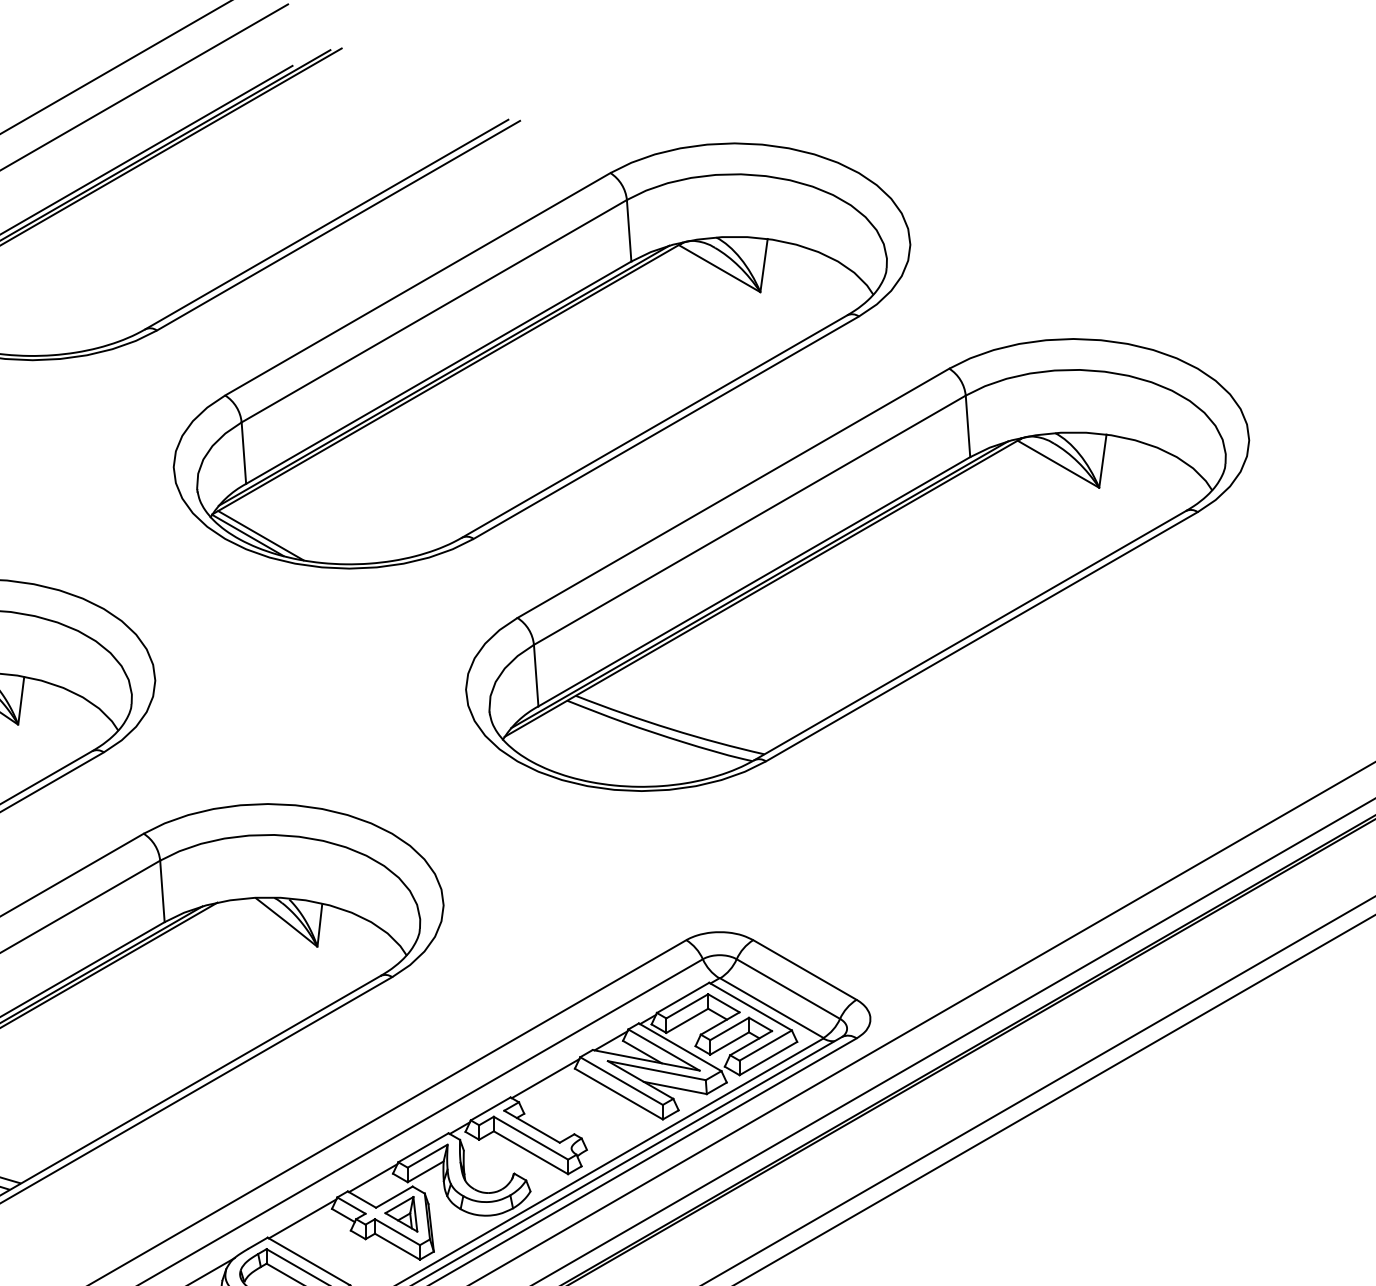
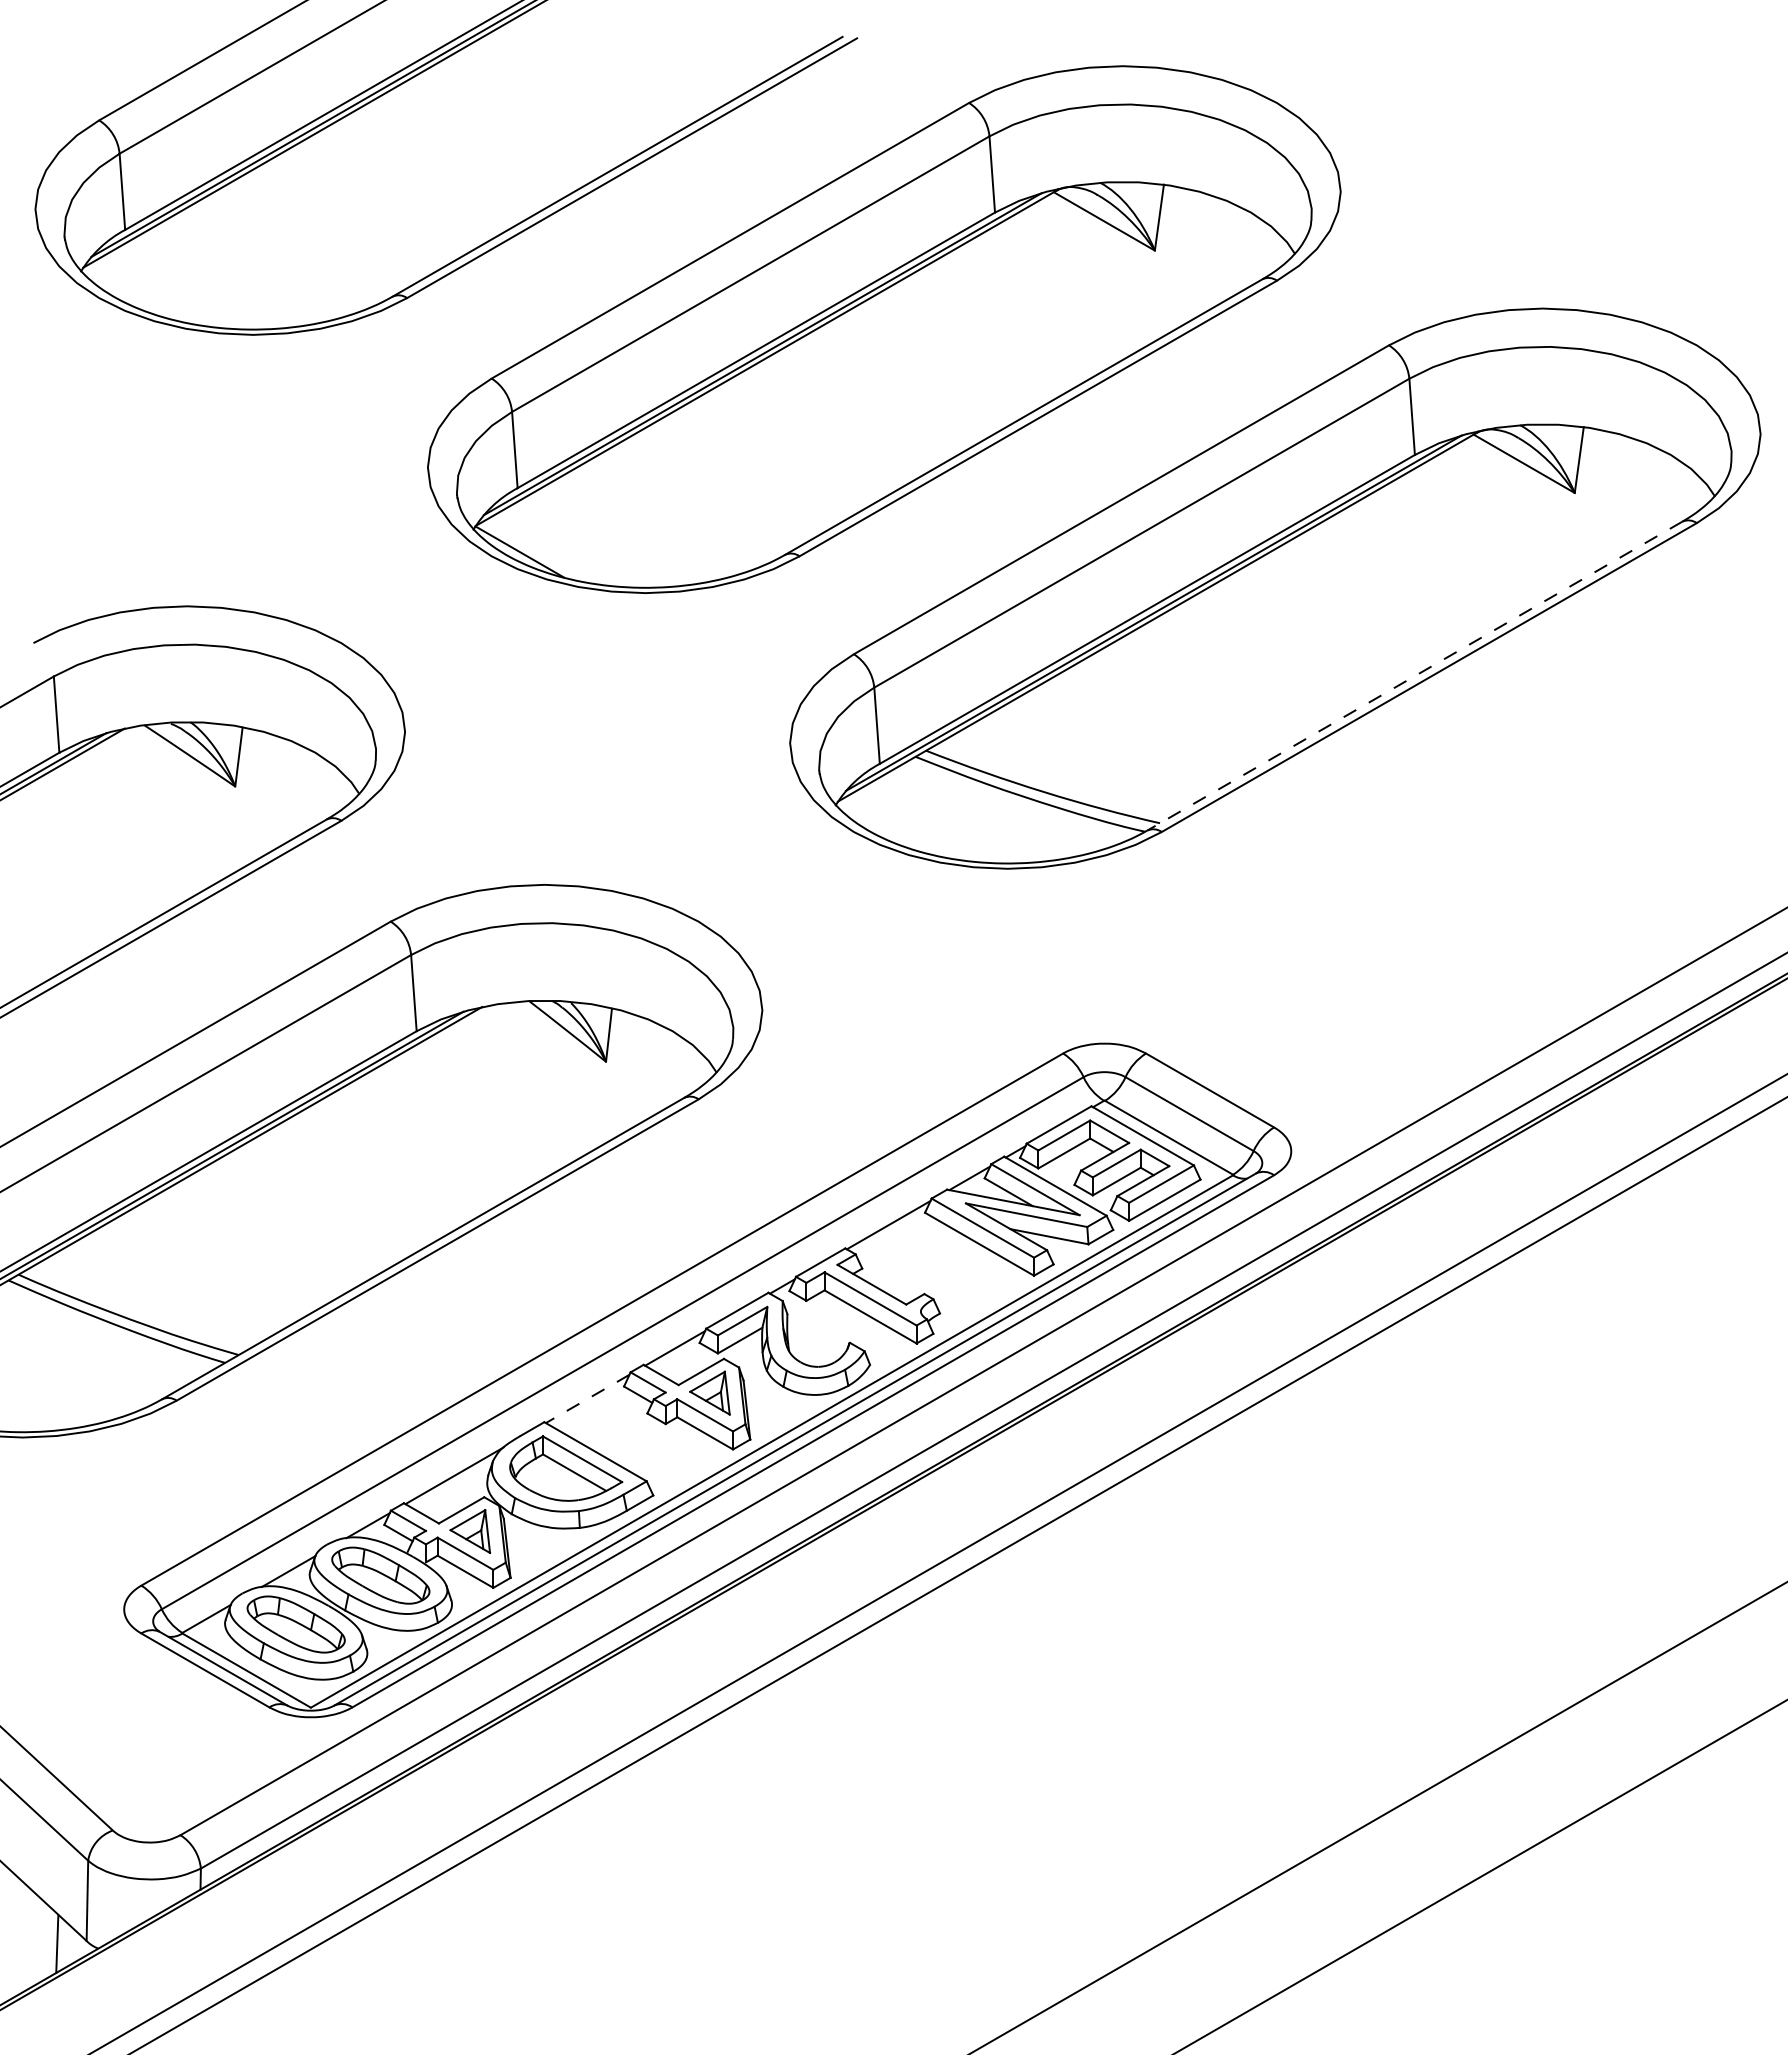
line: (260, 535) -> (535, 551), removed
line: (969, 635) -> (1414, 676), solid -> dashed
line: (302, 1219) -> (587, 1399), solid -> dashed

